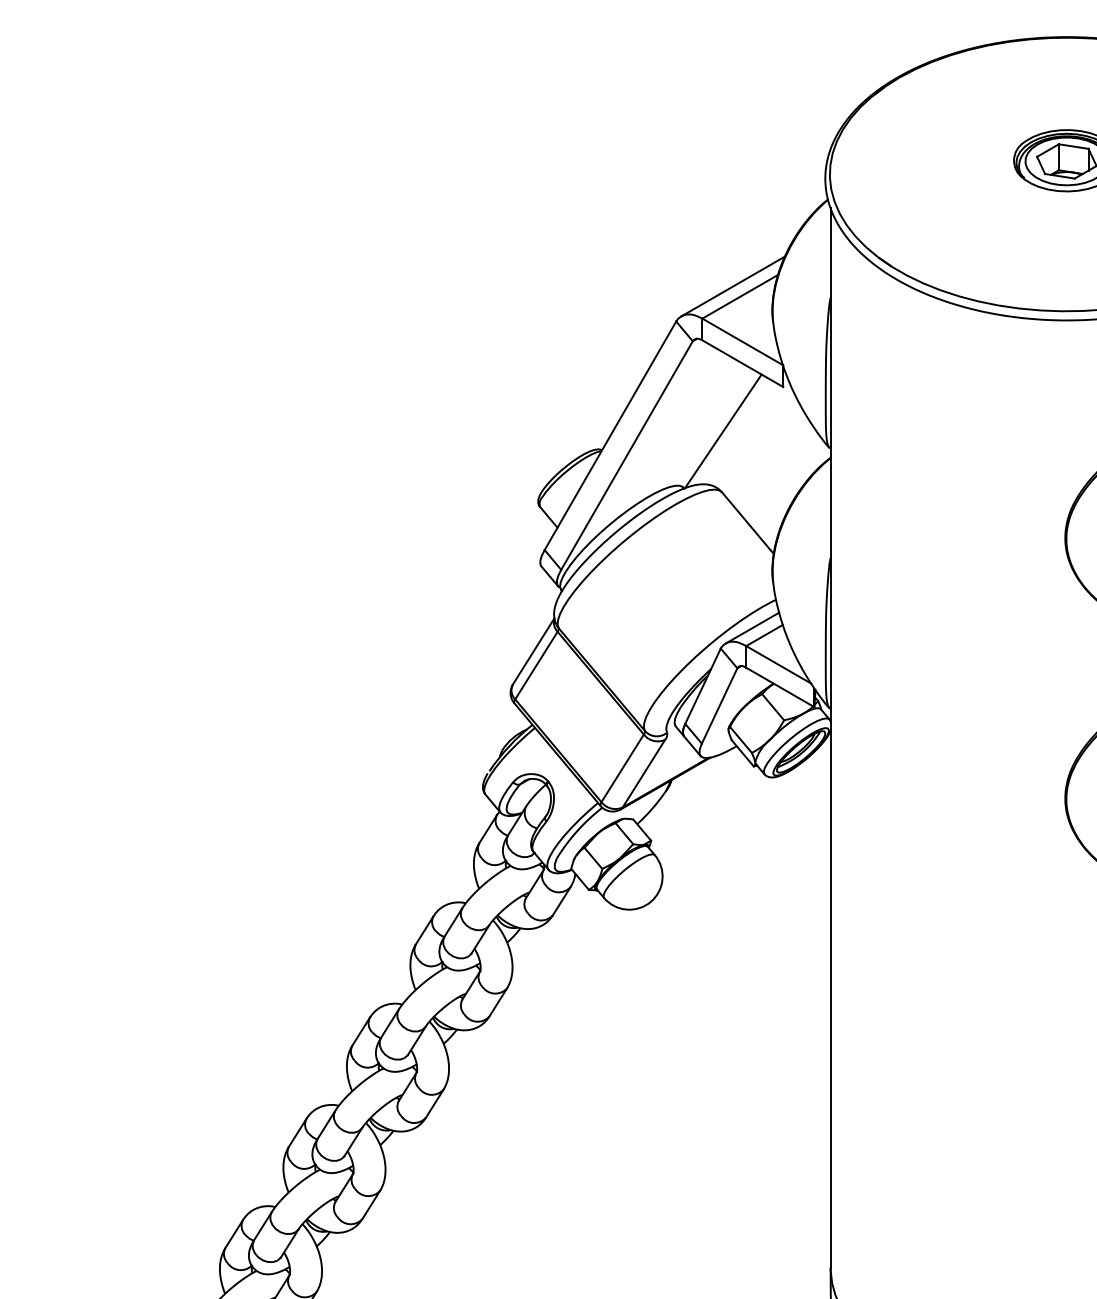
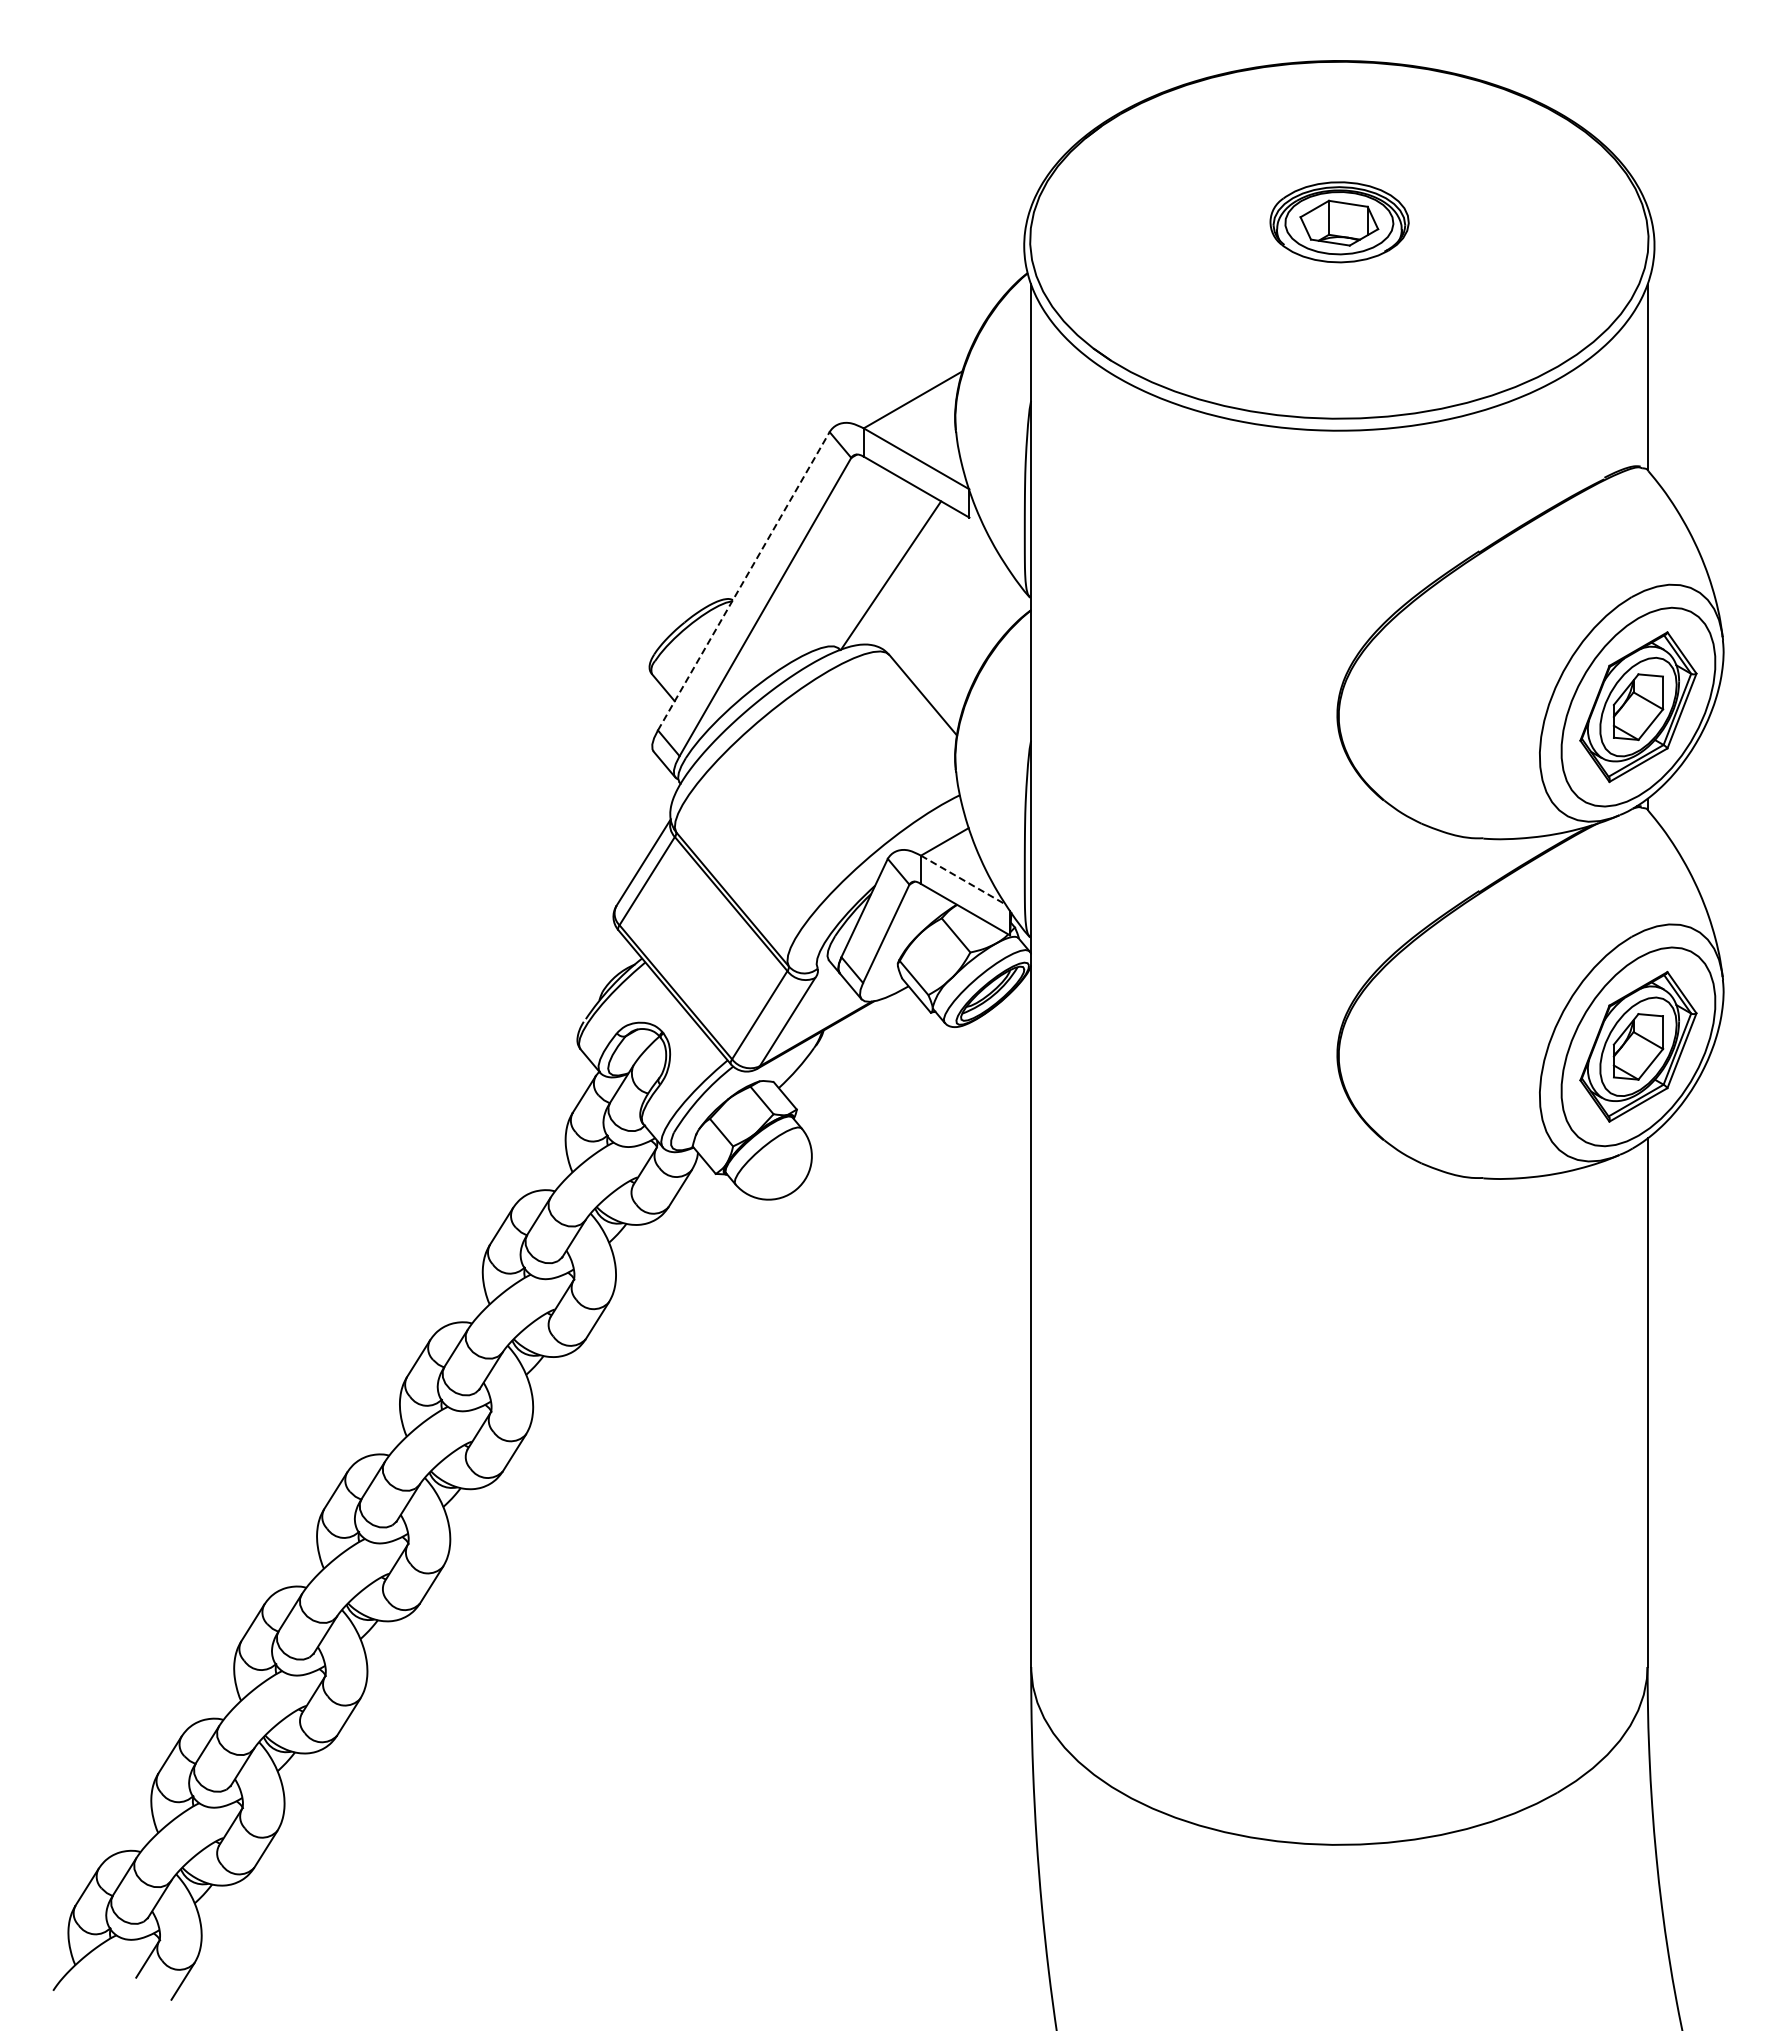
line: (732, 286) -> (903, 386), removed
line: (610, 435) -> (744, 580), solid -> dashed
line: (752, 628) -> (929, 832), removed
line: (778, 665) -> (963, 880), solid -> dashed

